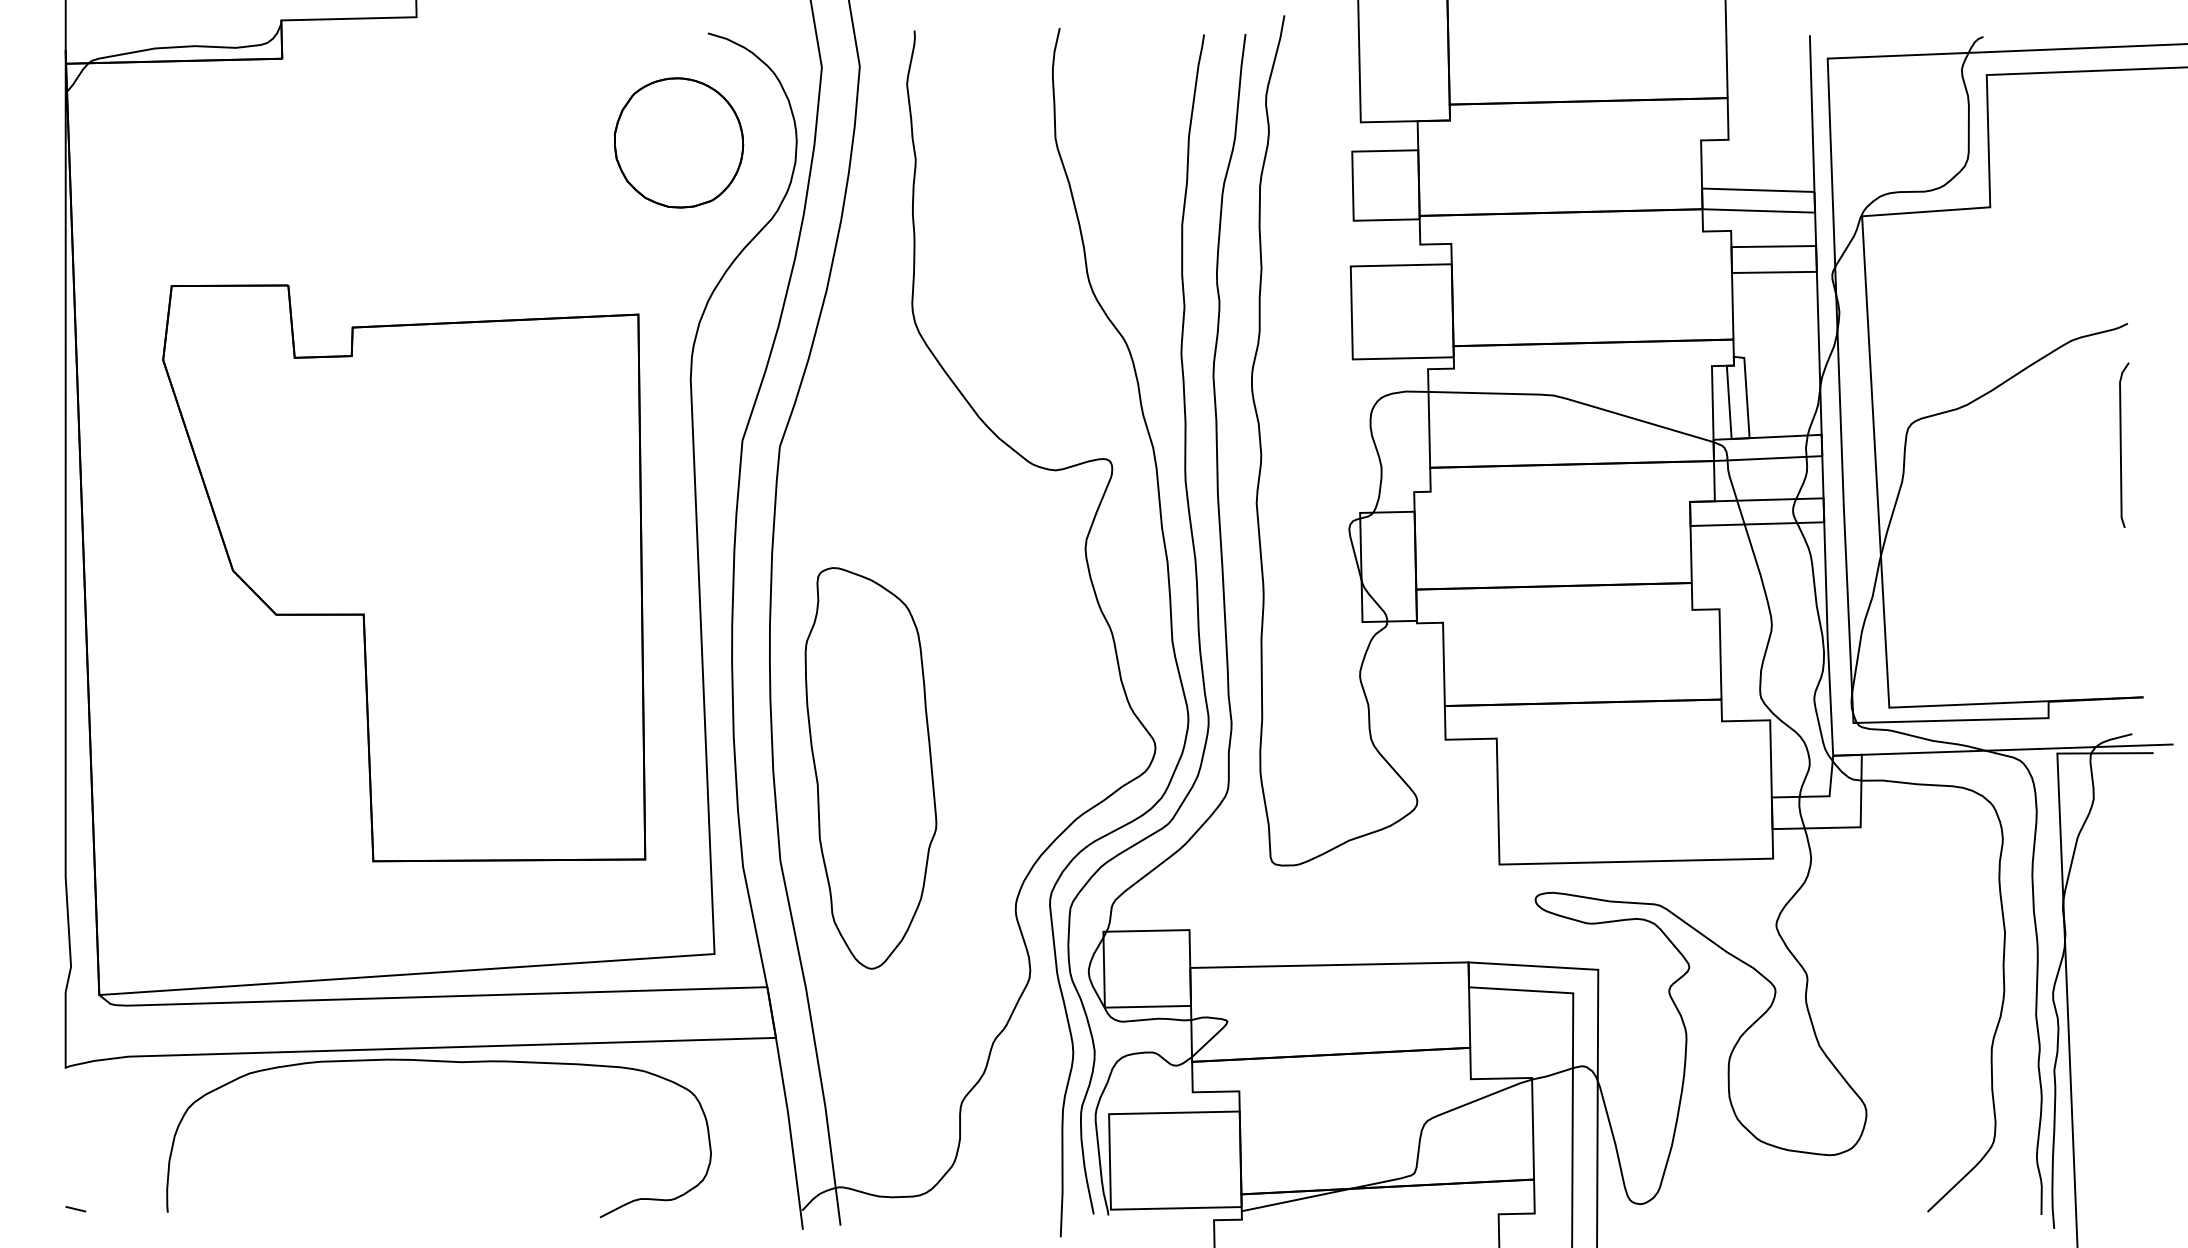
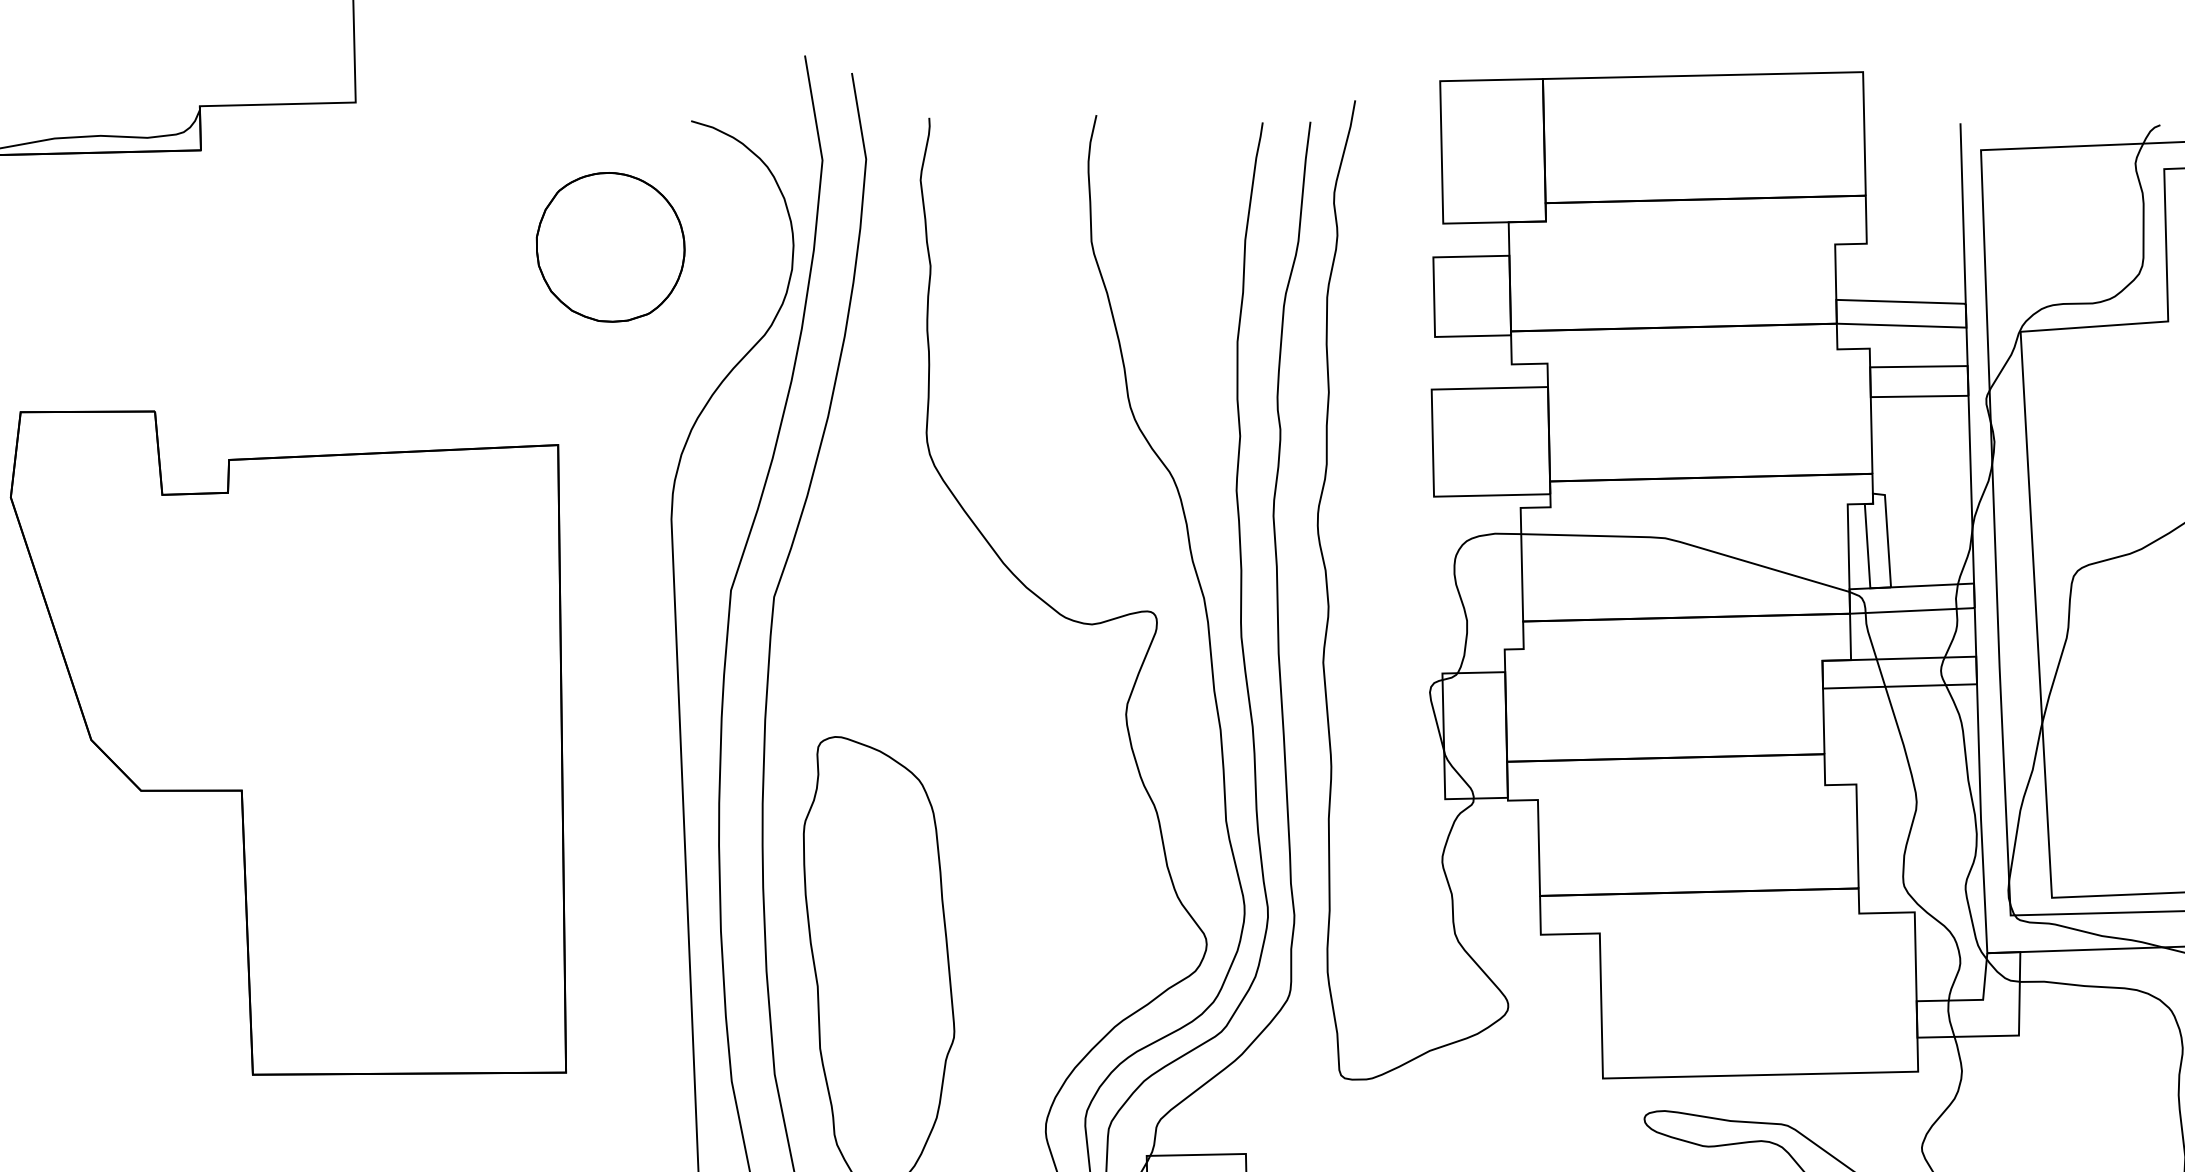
part: (679, 142) -> (611, 246), moved
part: (404, 573) -> (288, 743), moved

